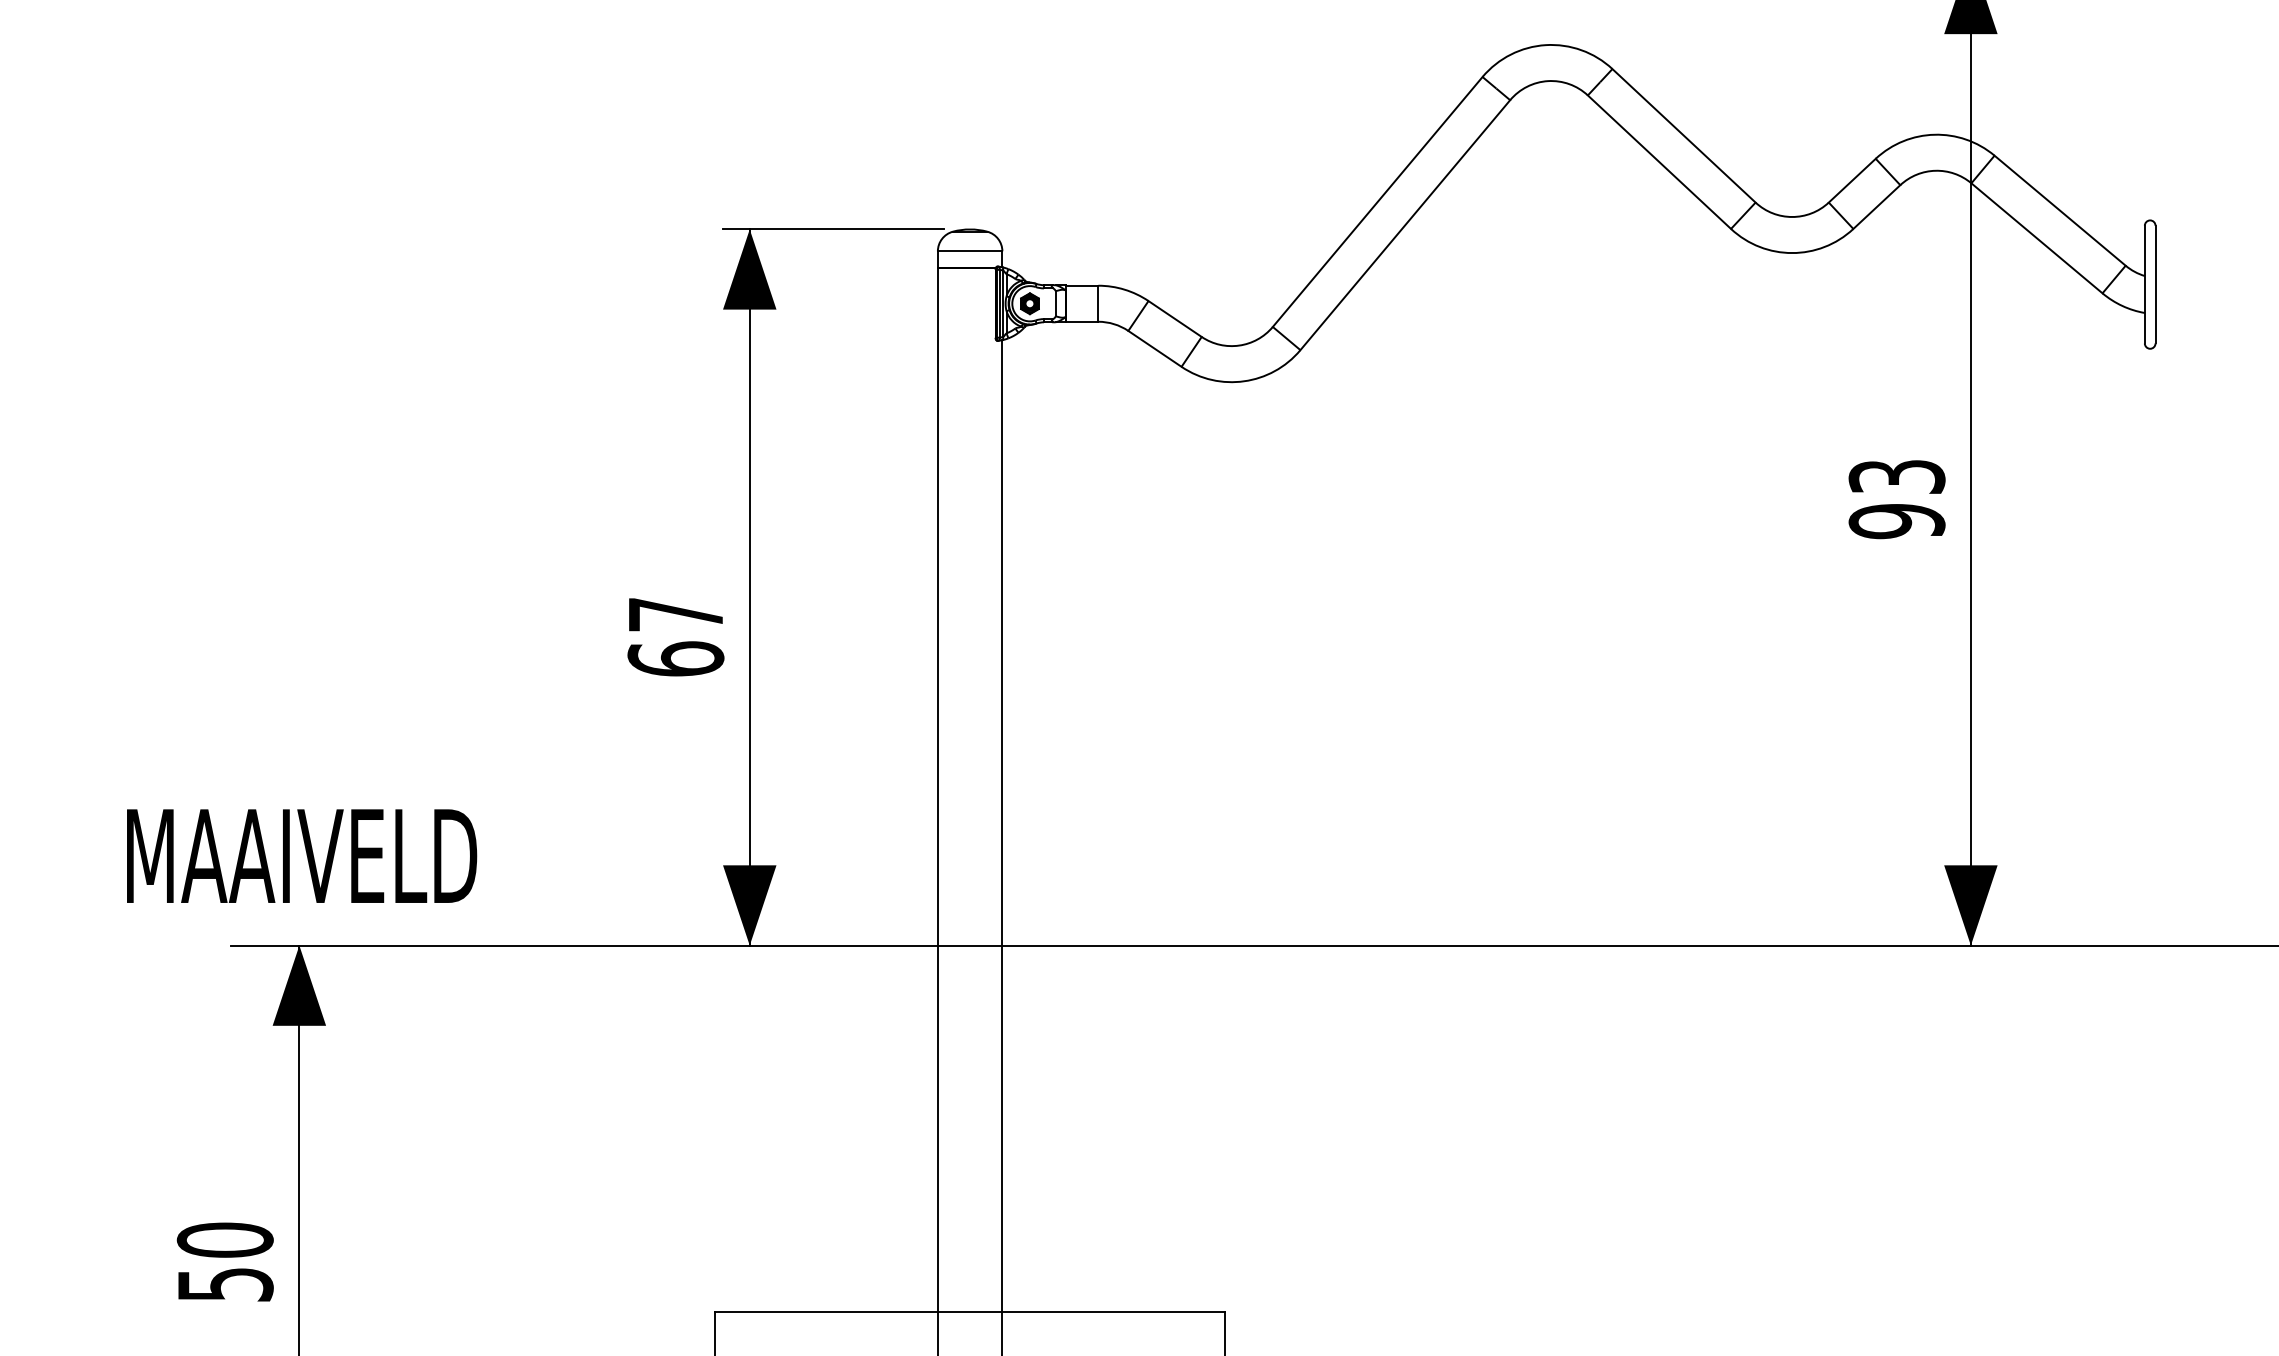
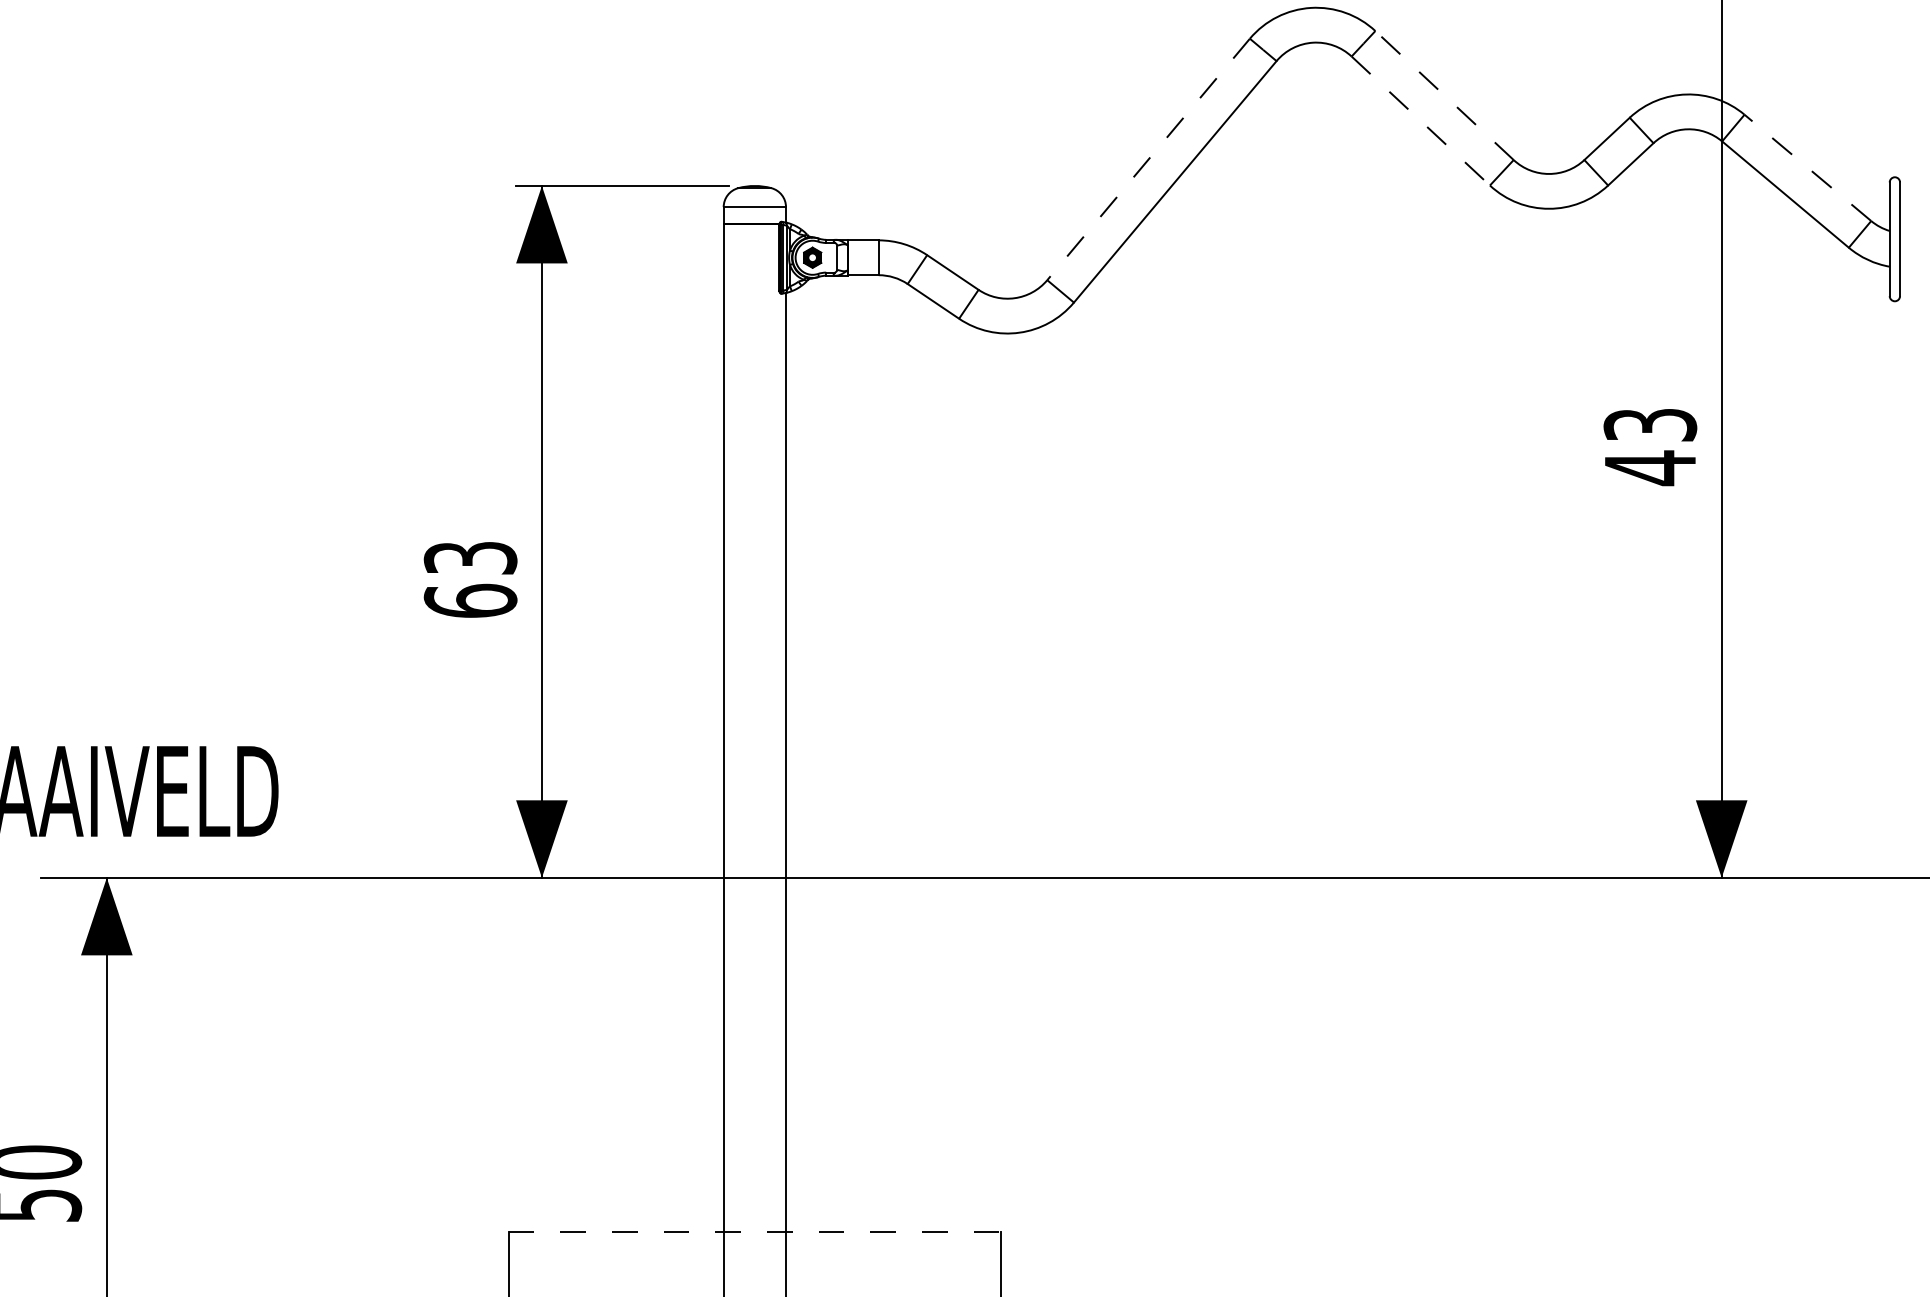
line: (1684, 135) -> (1444, 95), solid -> dashed
line: (1659, 162) -> (1420, 121), solid -> dashed
line: (1377, 202) -> (1148, 159), solid -> dashed
line: (2060, 210) -> (1808, 167), solid -> dashed
text: (1896, 521) -> (1649, 468), 93 -> 43
text: (675, 614) -> (470, 557), 67 -> 63
line: (970, 1312) -> (755, 1232), solid -> dashed

